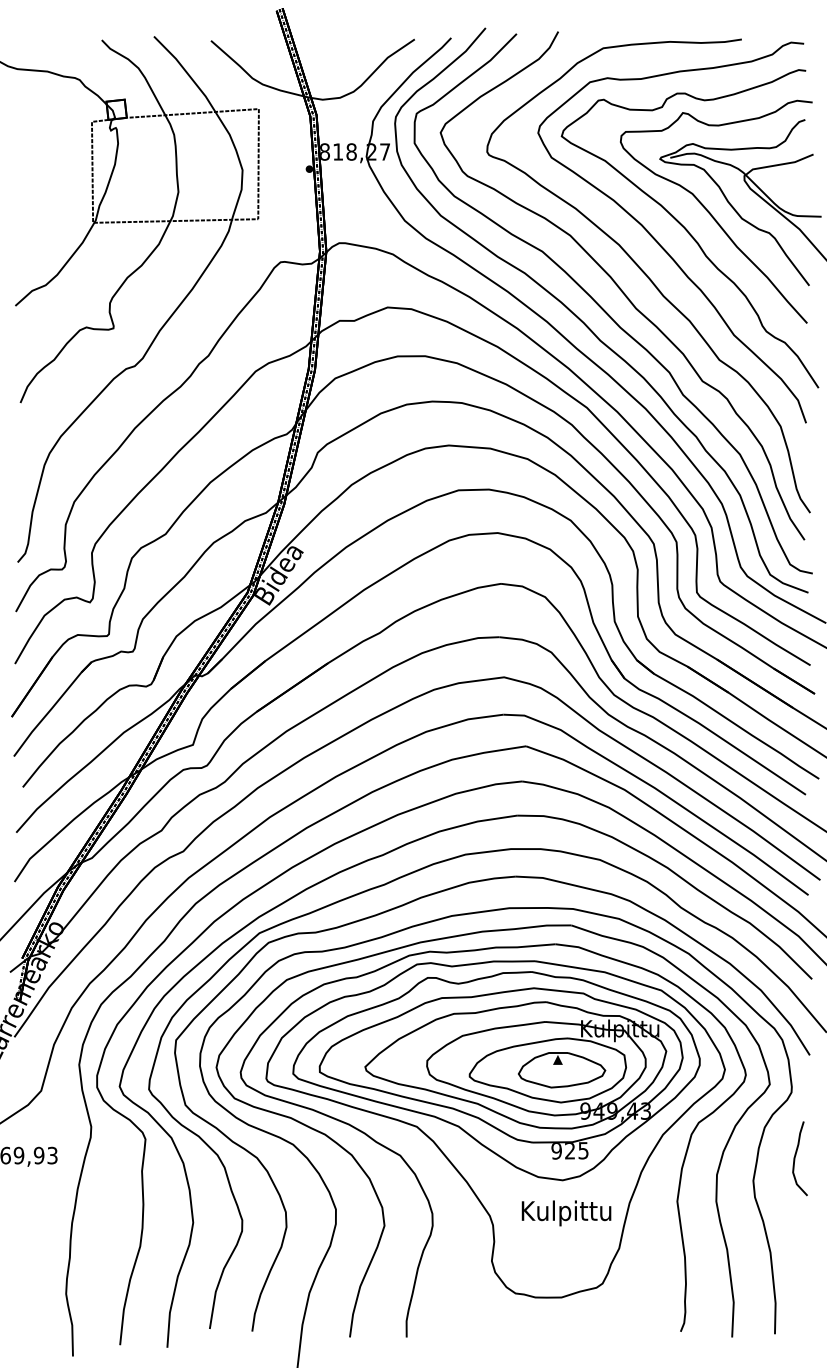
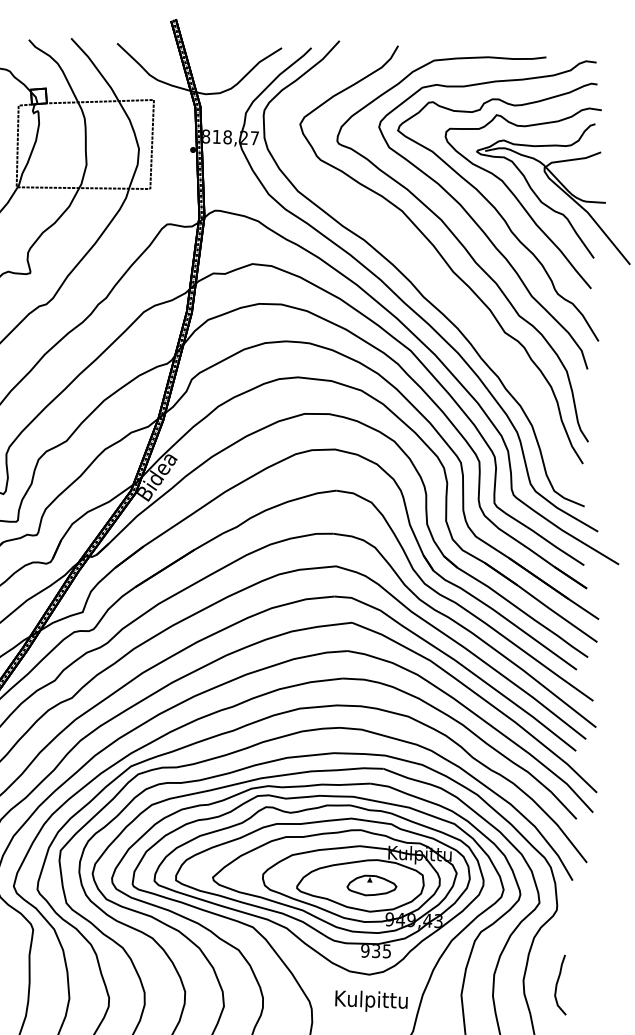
curve: (605, 310) -> (428, 272), removed
part: (562, 1070) -> (372, 885), size x0.7
text: (570, 1151) -> (376, 951), 925 -> 935
curve: (795, 1158) -> (557, 984), moved

